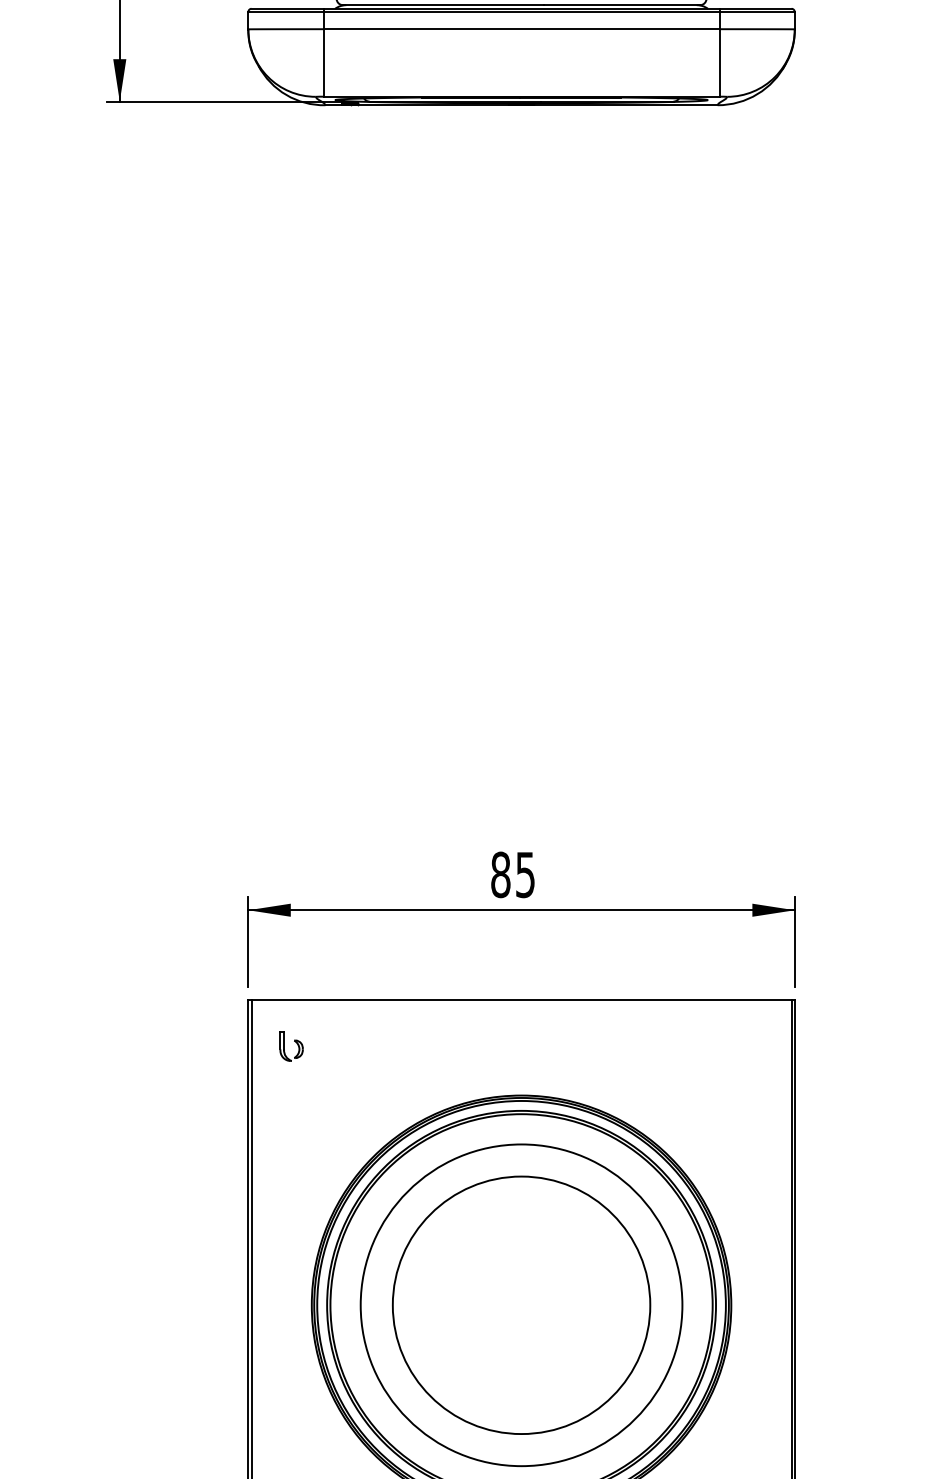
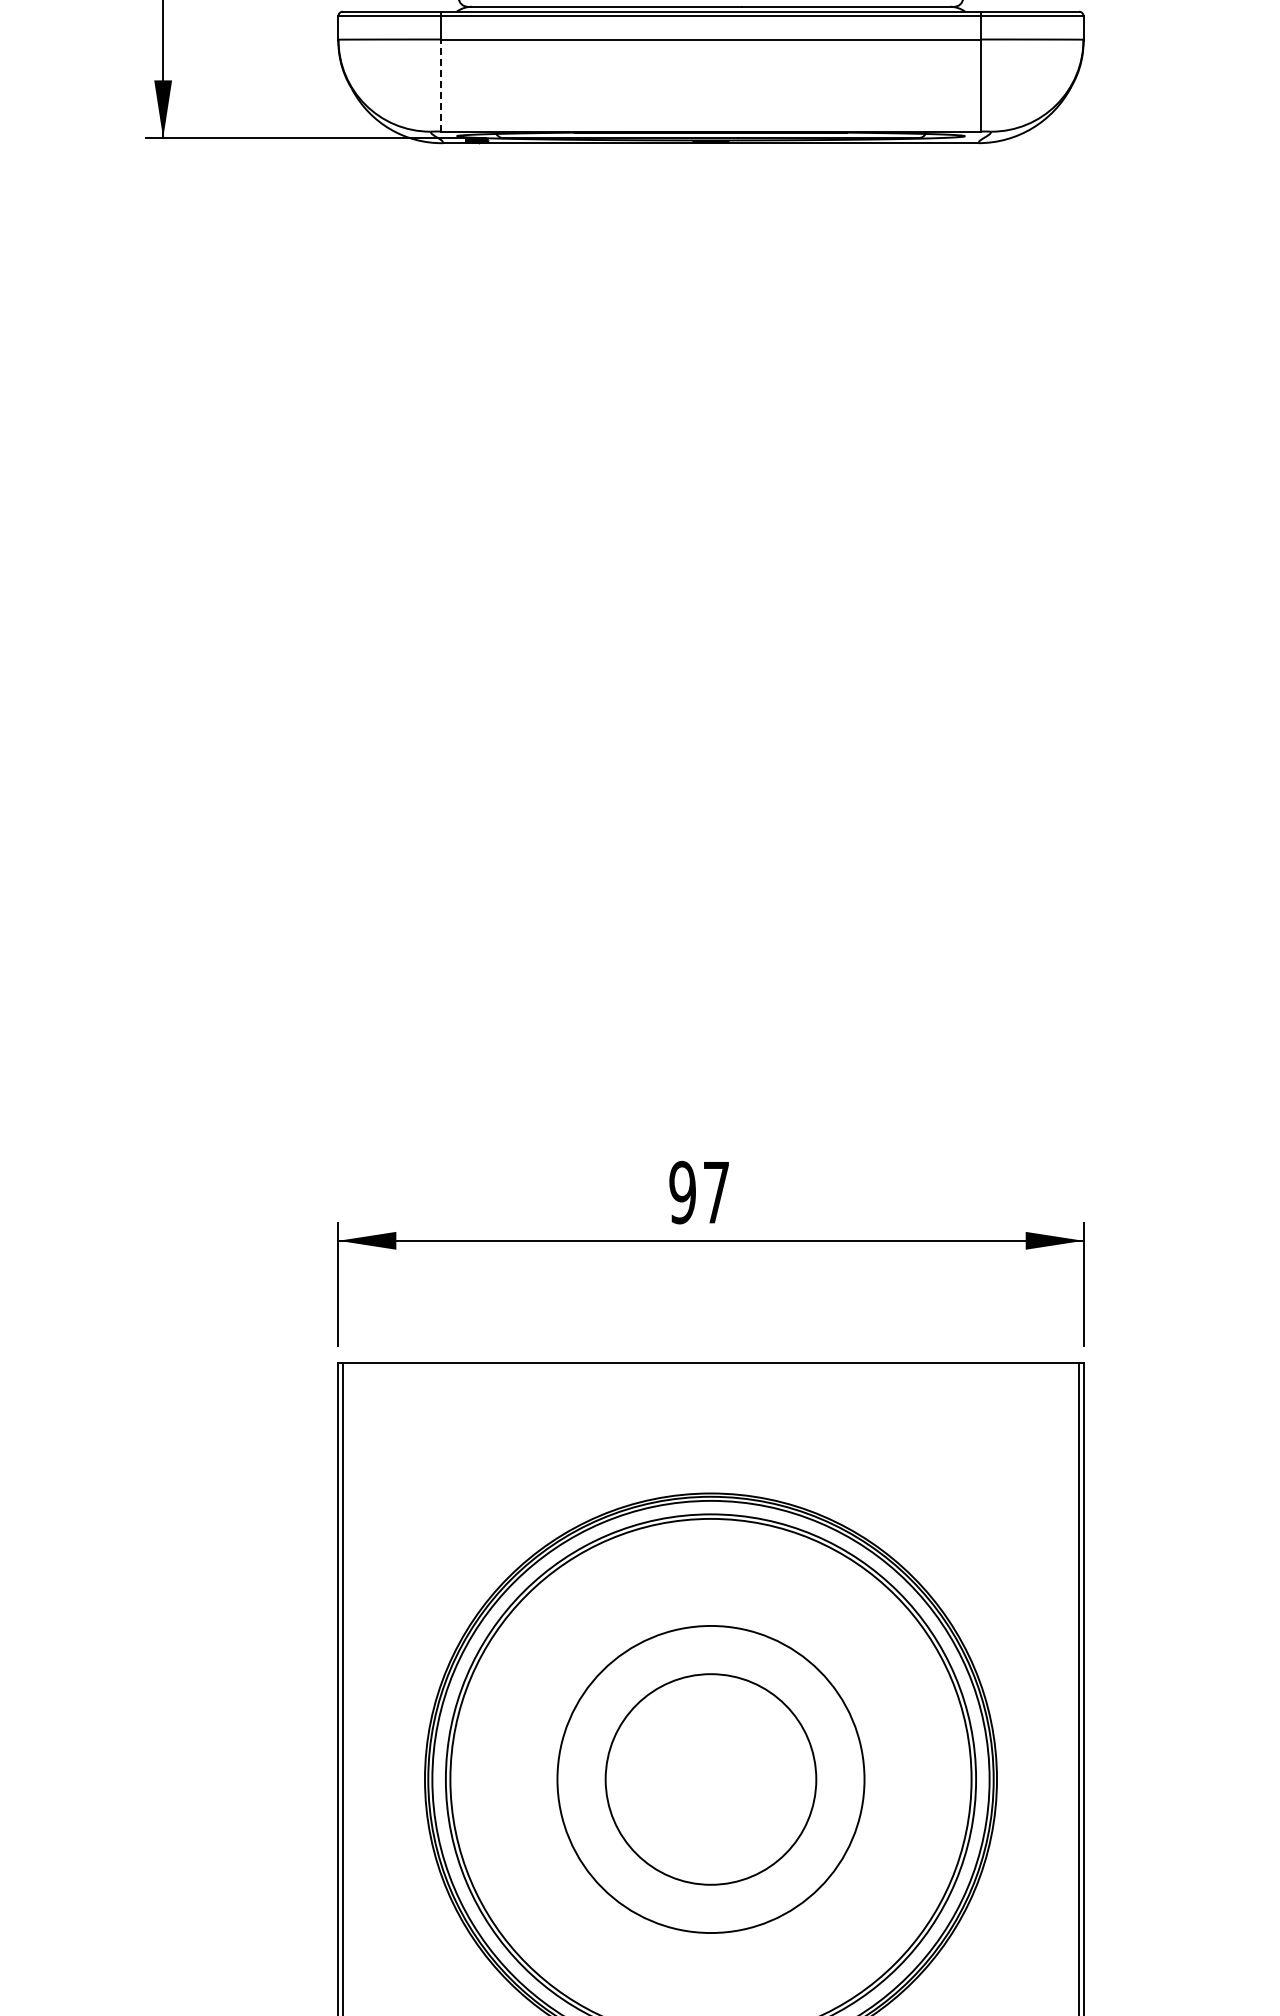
line: (323, 62) -> (441, 85), solid -> dashed
text: (512, 874) -> (698, 1192), 85 -> 97
part: (293, 1041) -> (400, 1419), removed
circle: (521, 1305) -> (710, 1779), size x0.6
circle: (521, 1305) -> (710, 1779), size x0.7

